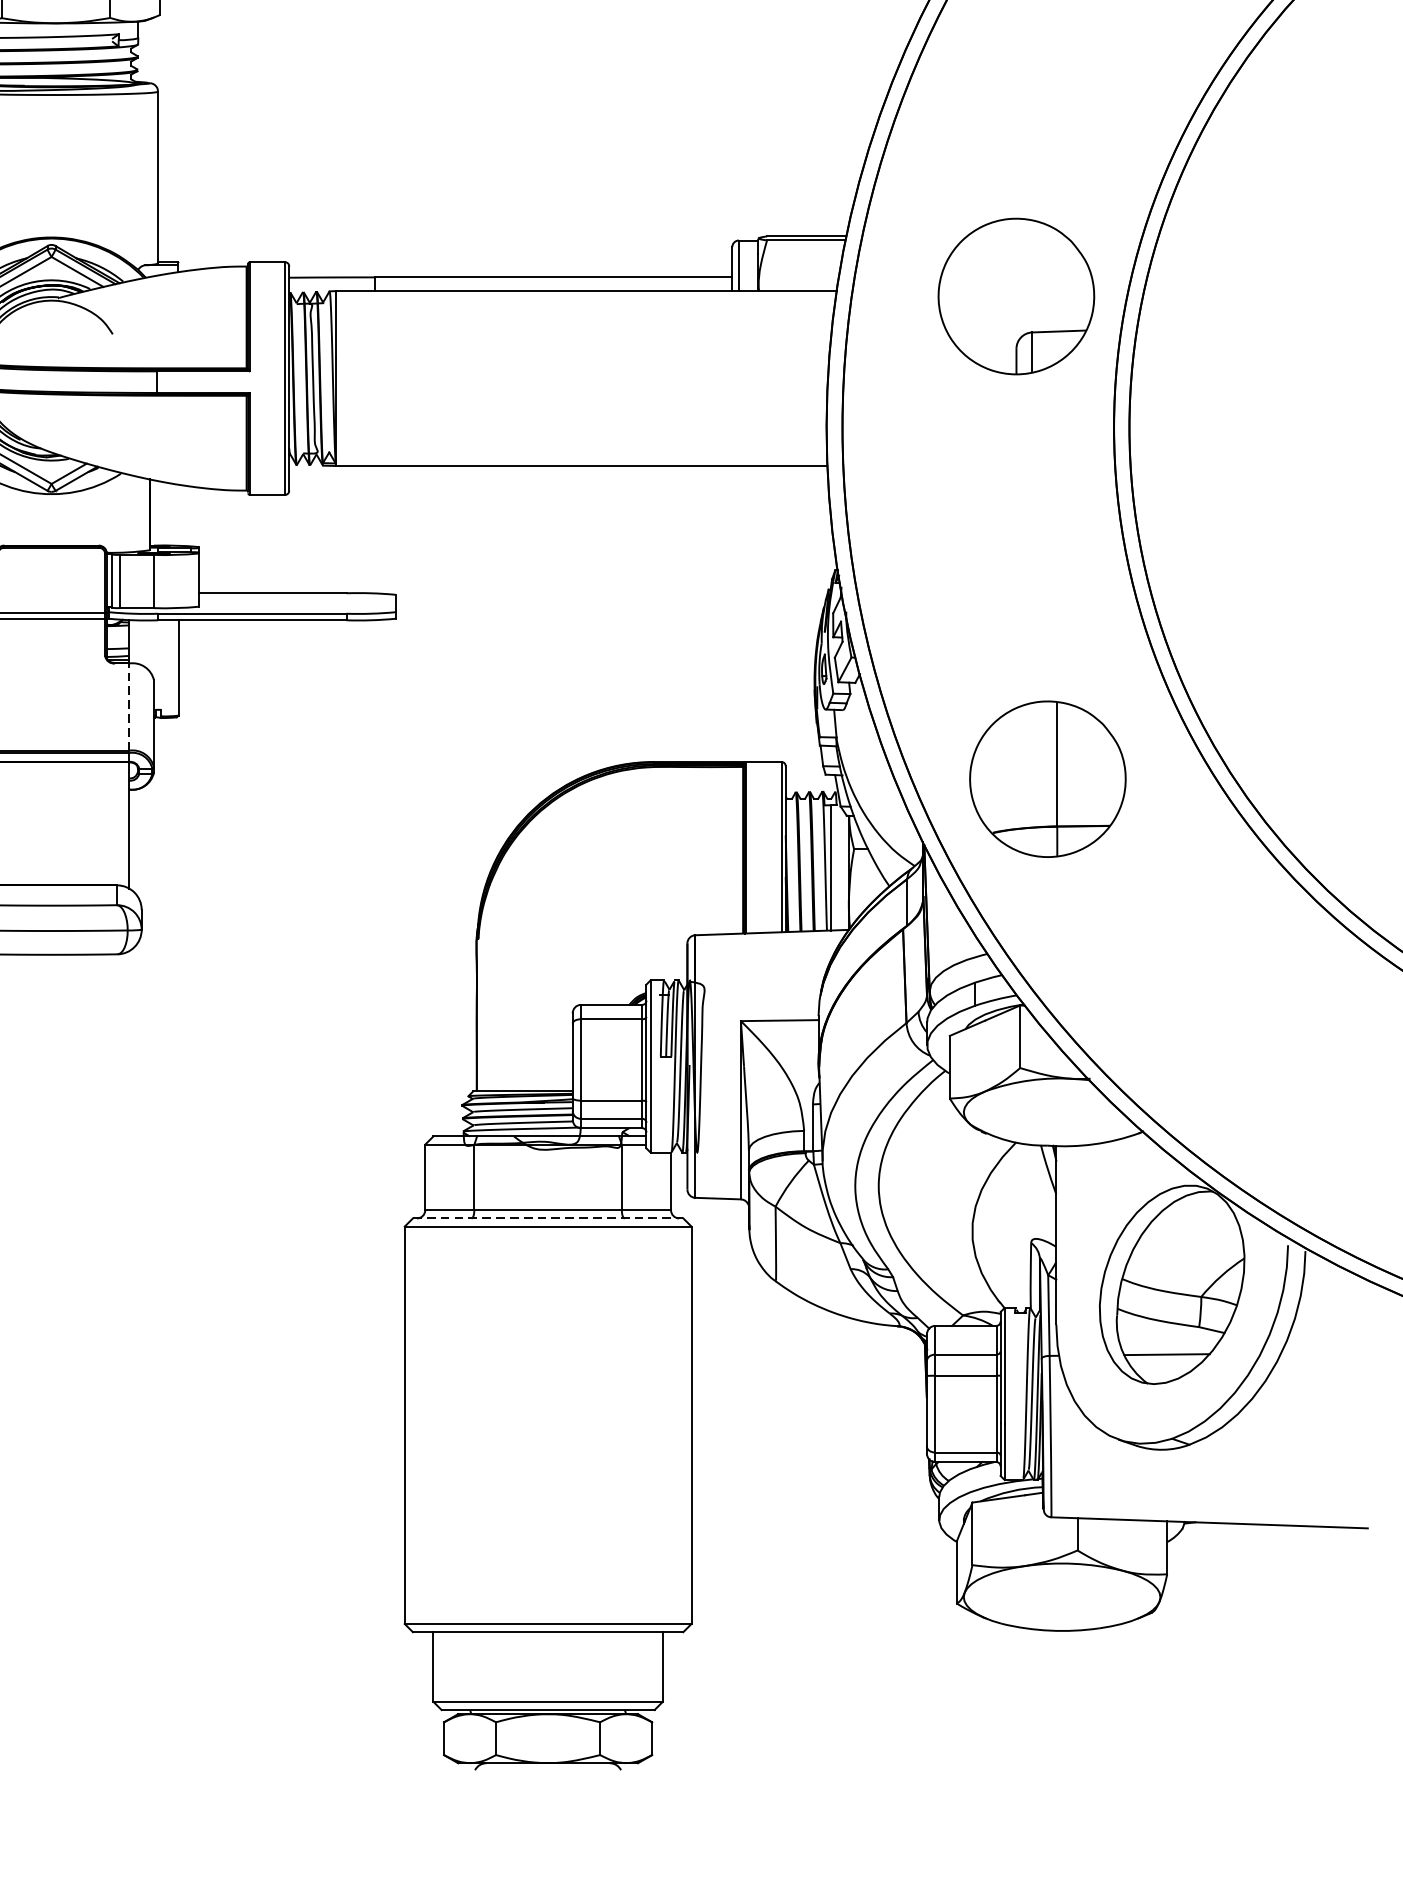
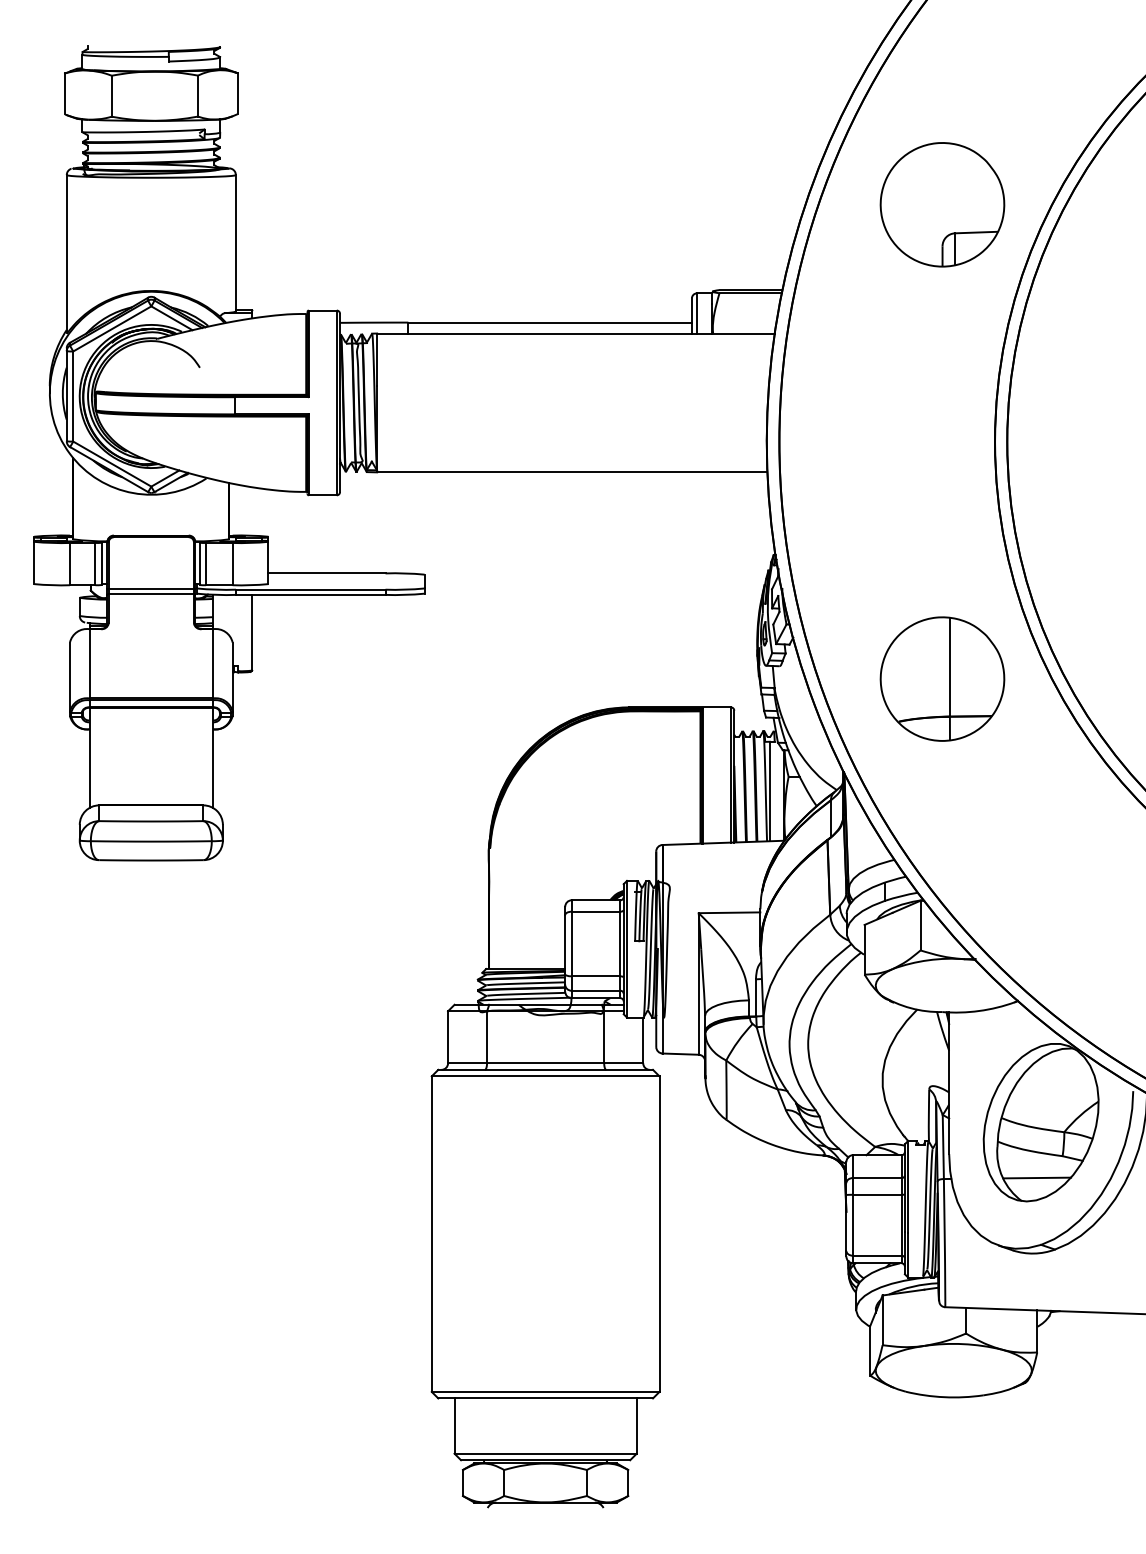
part: (1016, 296) -> (942, 204), moved
line: (129, 706) -> (213, 663), dashed -> solid
part: (1047, 778) -> (942, 678), moved
line: (549, 1217) -> (546, 1069), dashed -> solid

